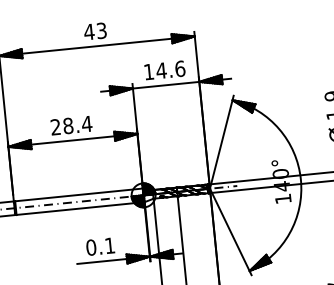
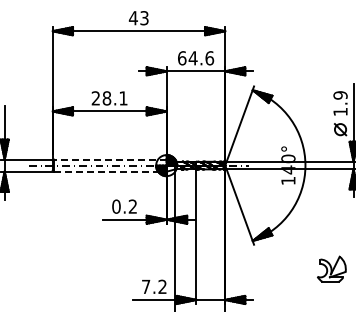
text: (149, 72) -> (182, 58), 14.6 -> 64.6
text: (85, 124) -> (122, 98), 28.4 -> 28.1
line: (78, 194) -> (109, 159), solid -> dashed
line: (80, 208) -> (110, 171), solid -> dashed
text: (109, 245) -> (132, 206), 0.1 -> 0.2

